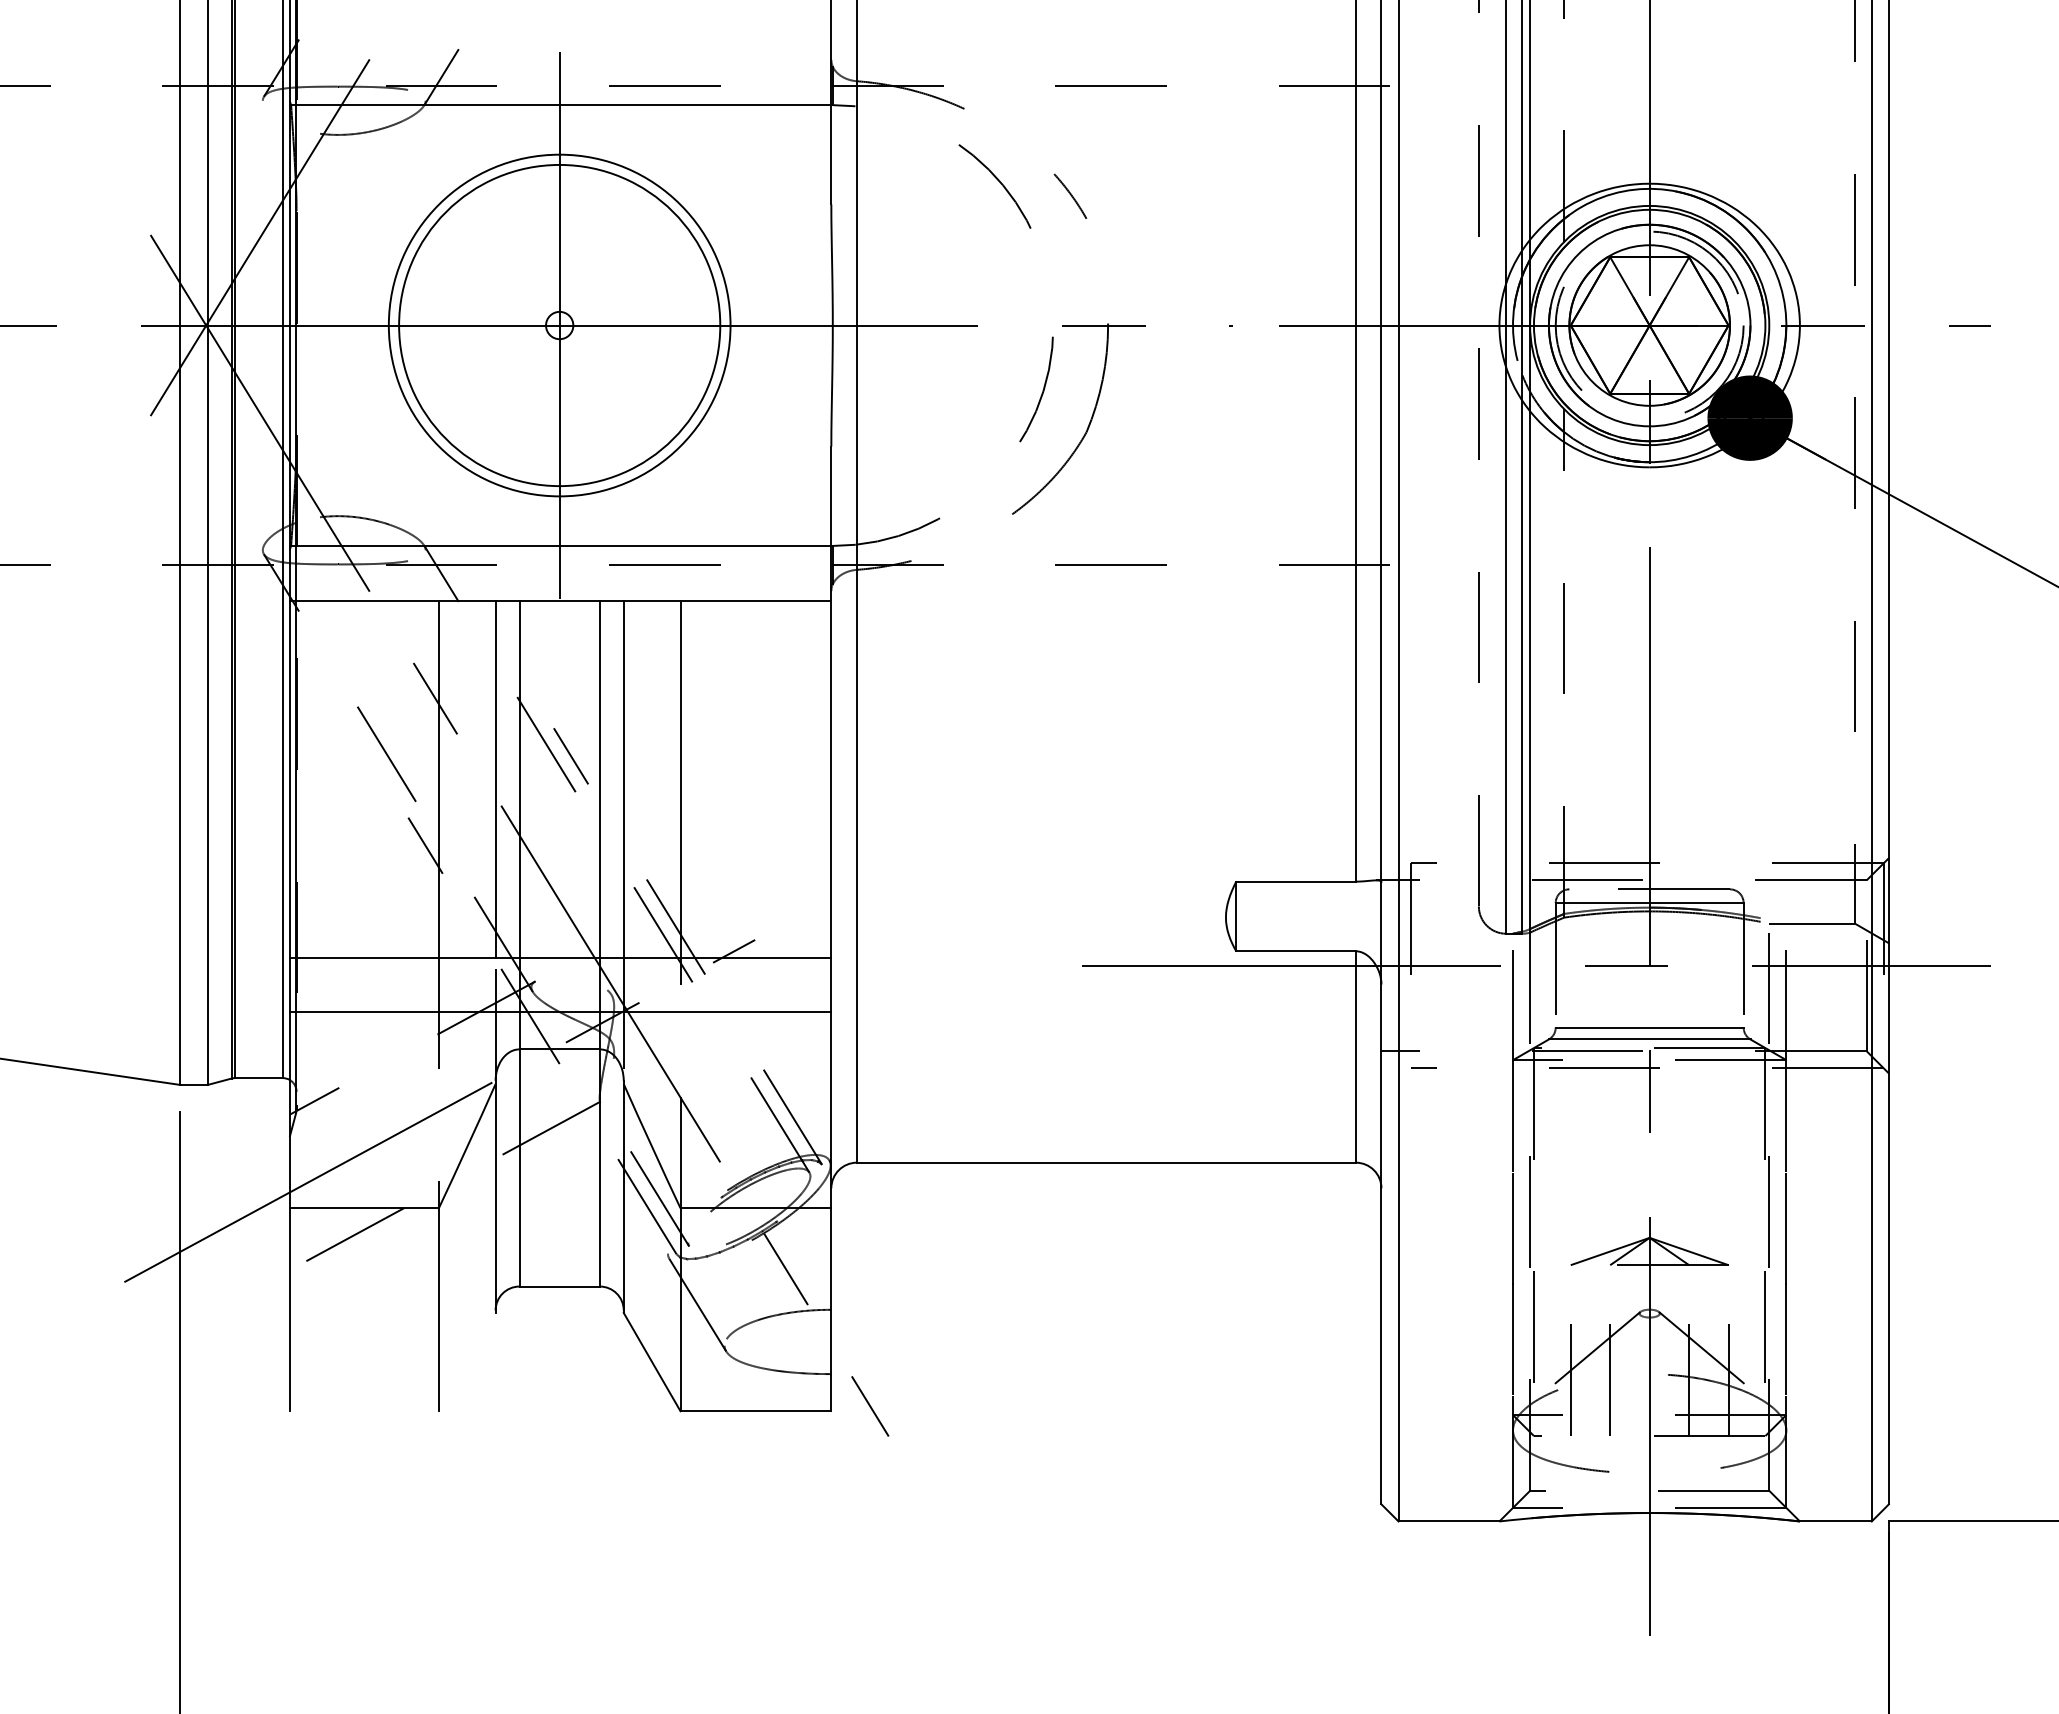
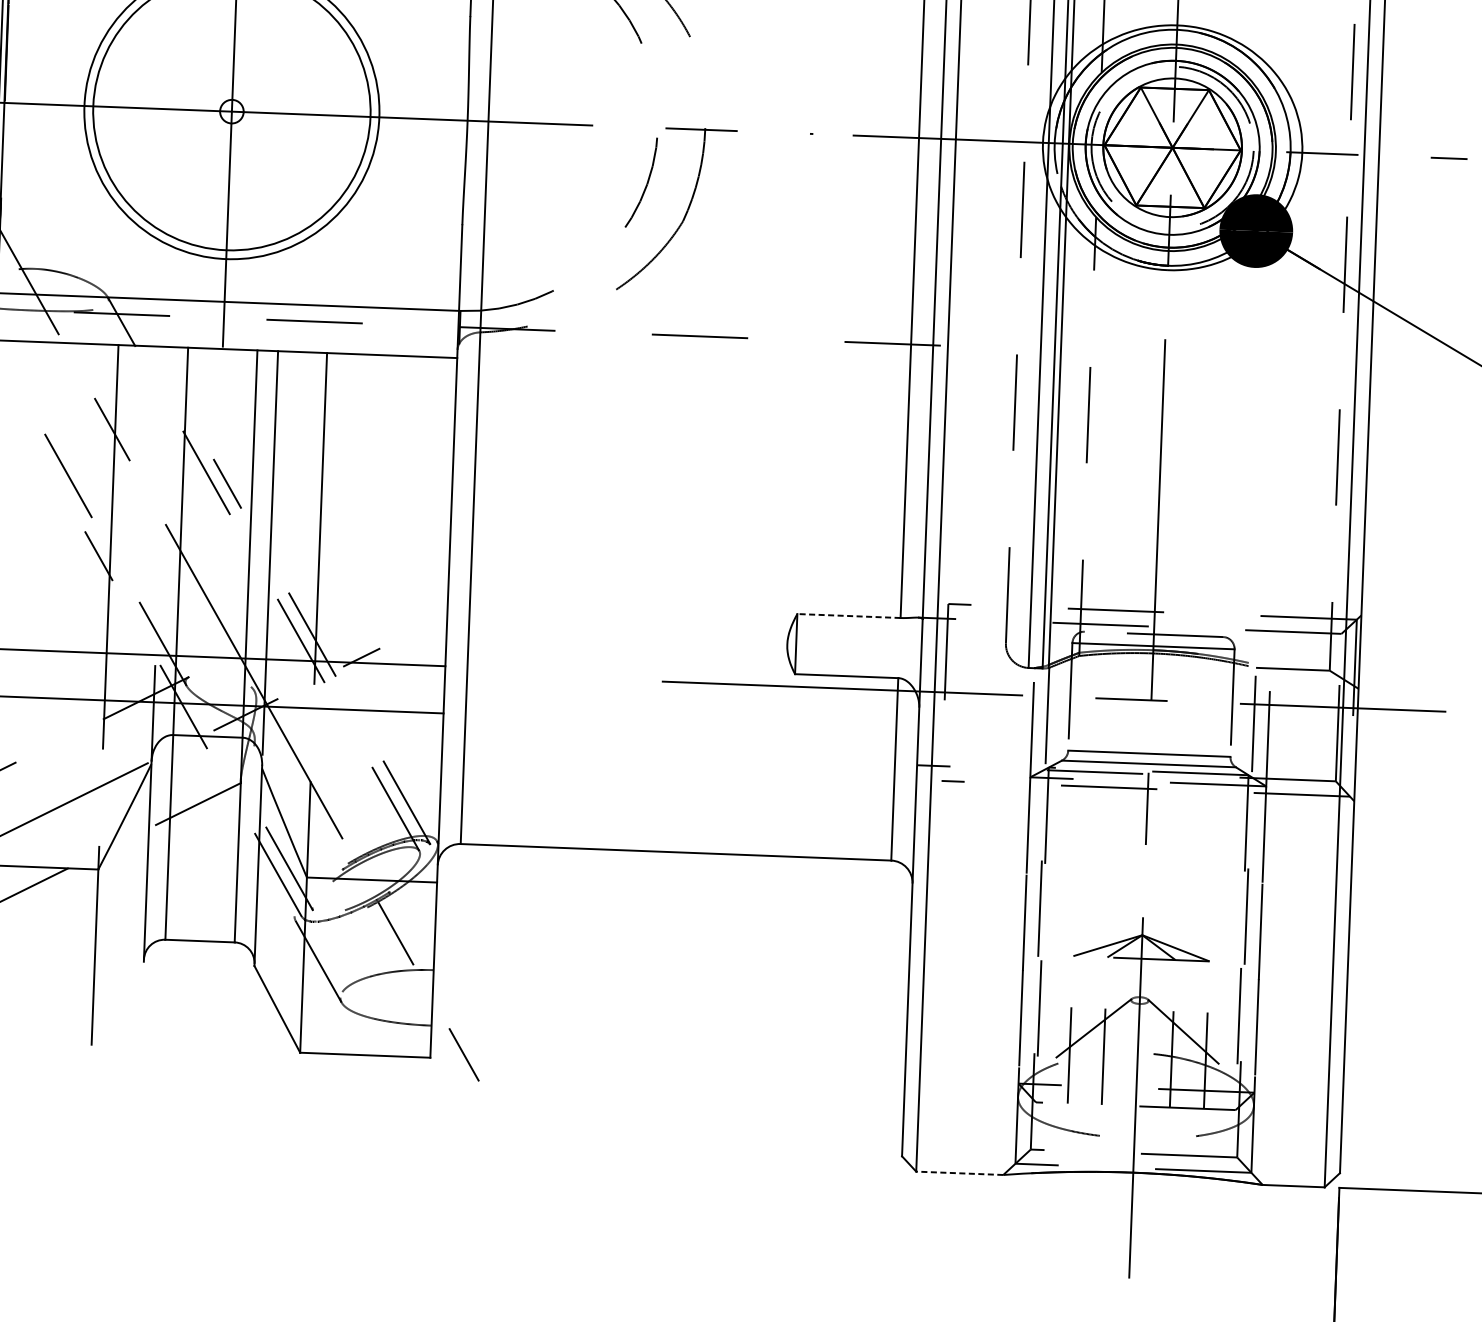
line: (495, 778) -> (161, 500), removed
line: (1296, 881) -> (849, 615), solid -> dashed
line: (1448, 1521) -> (959, 1173), solid -> dashed

